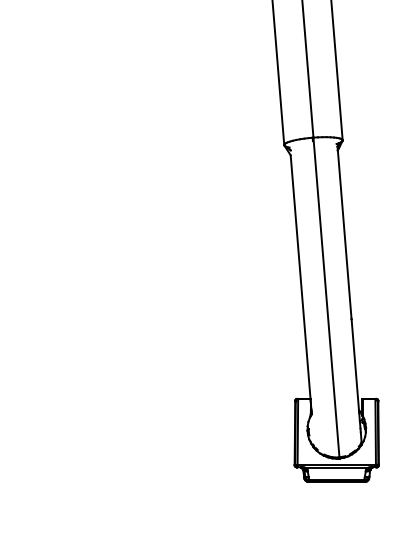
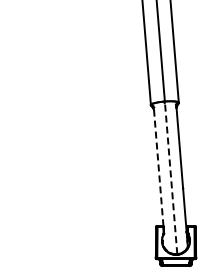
line: (300, 275) -> (158, 167), solid -> dashed
line: (327, 296) -> (171, 177), solid -> dashed

